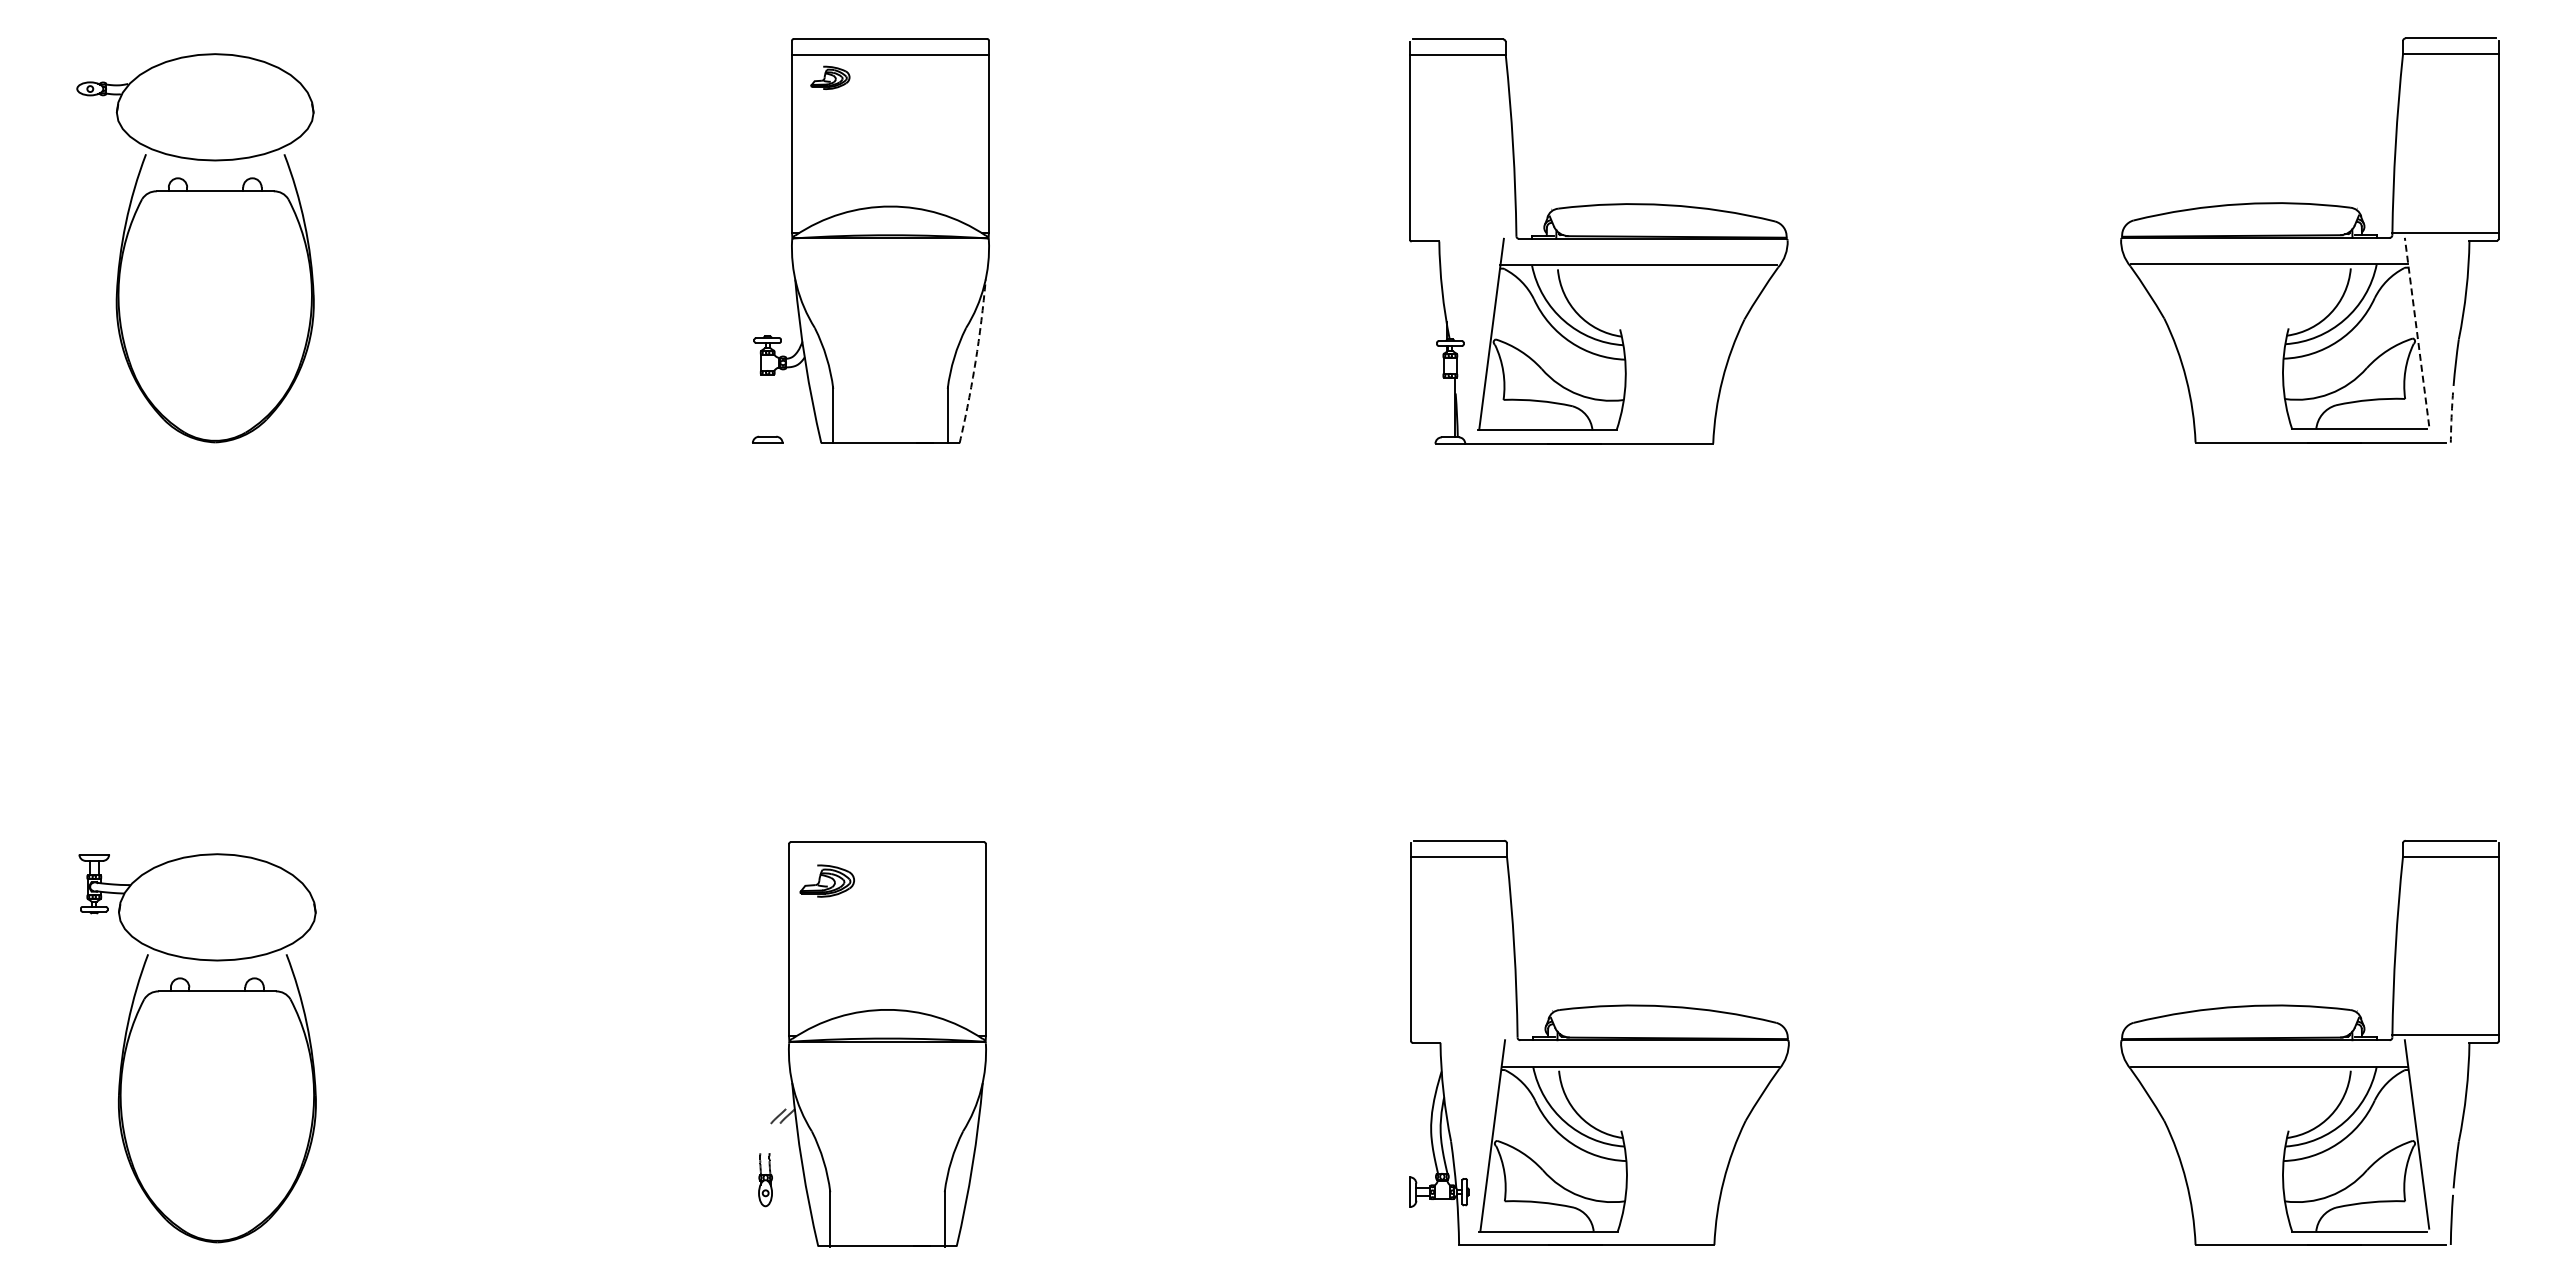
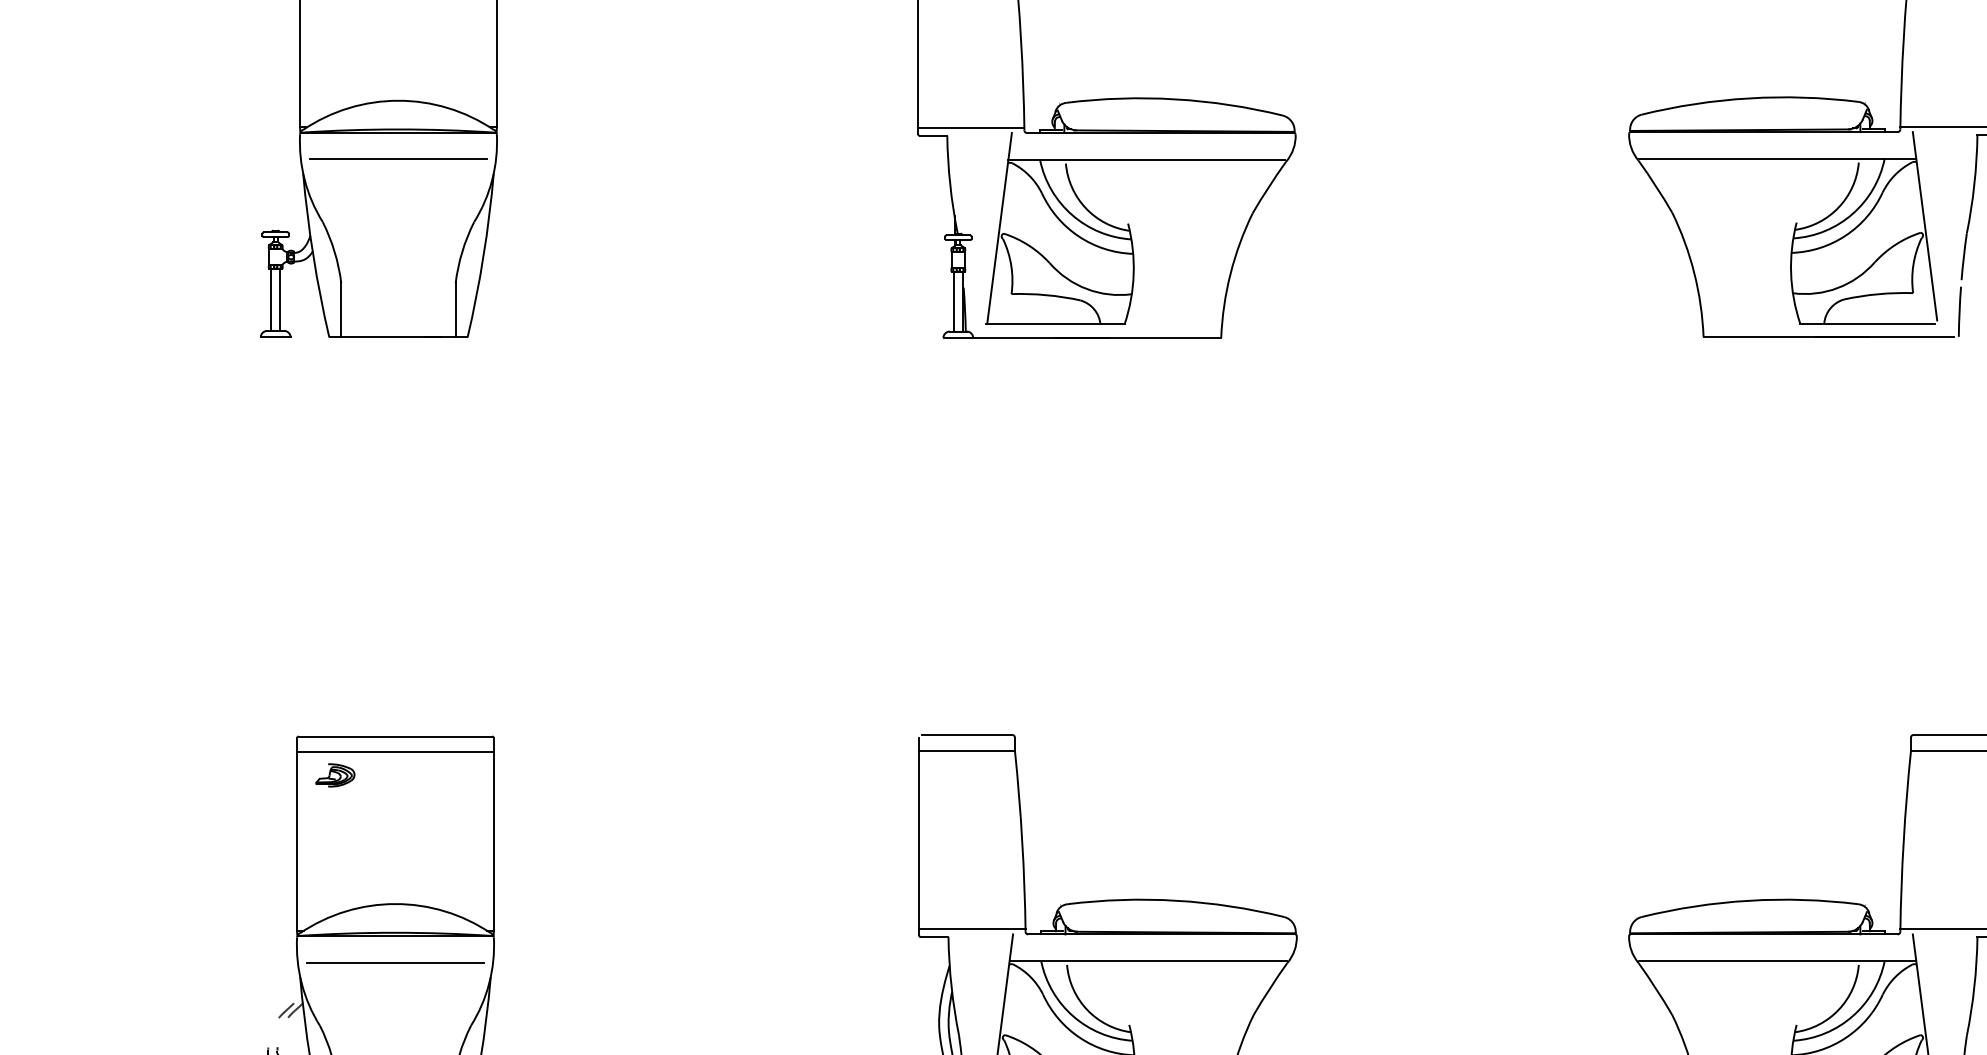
line: (1463, 233) -> (971, 127), added
line: (890, 265) -> (398, 159), added
line: (2416, 331) -> (1924, 225), dashed -> solid
arc: (975, 361) -> (483, 255), dashed -> solid
line: (763, 405) -> (271, 299), added
line: (771, 405) -> (279, 299), added
line: (1446, 407) -> (954, 301), added
arc: (2451, 417) -> (1959, 311), dashed -> solid
line: (887, 858) -> (395, 752), added
part: (827, 881) -> (335, 775), size x0.71
line: (1464, 1034) -> (972, 928), added
line: (887, 1068) -> (395, 962), added

